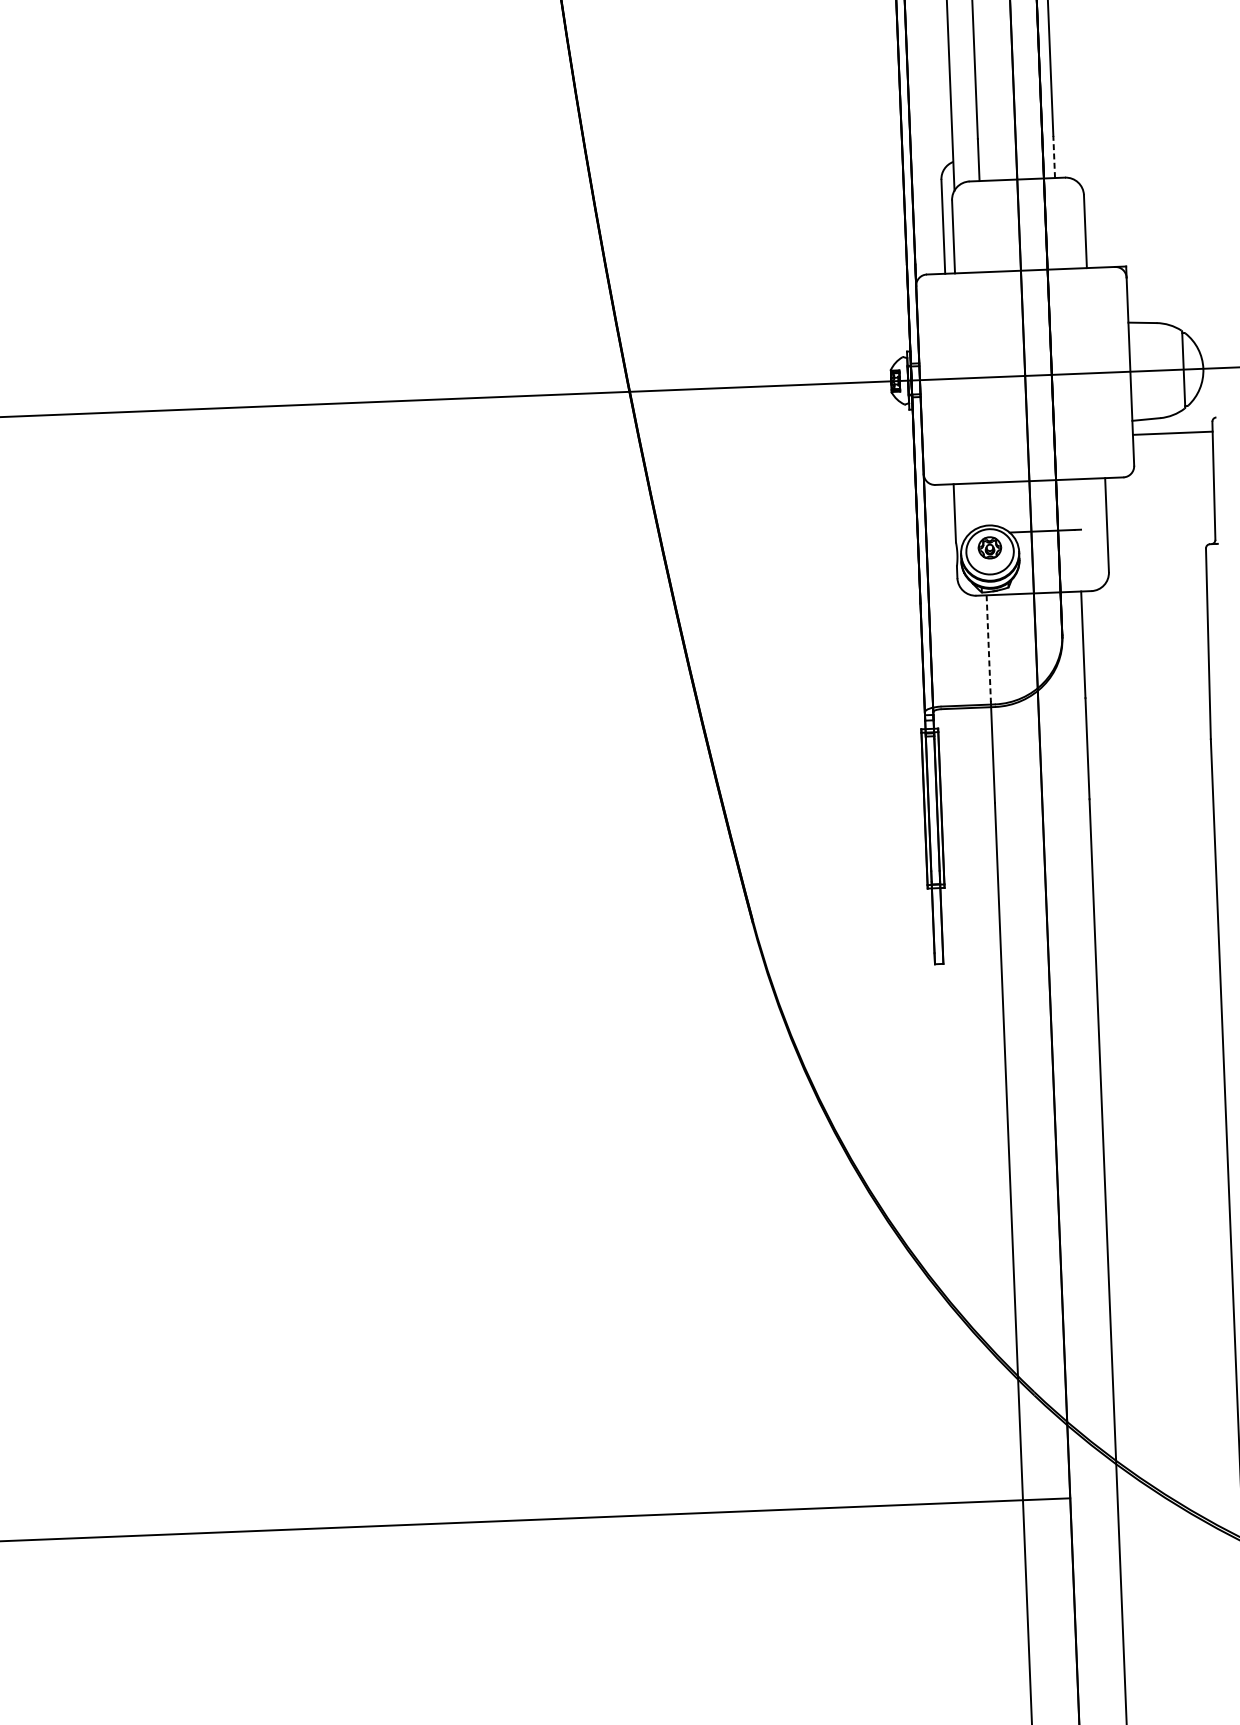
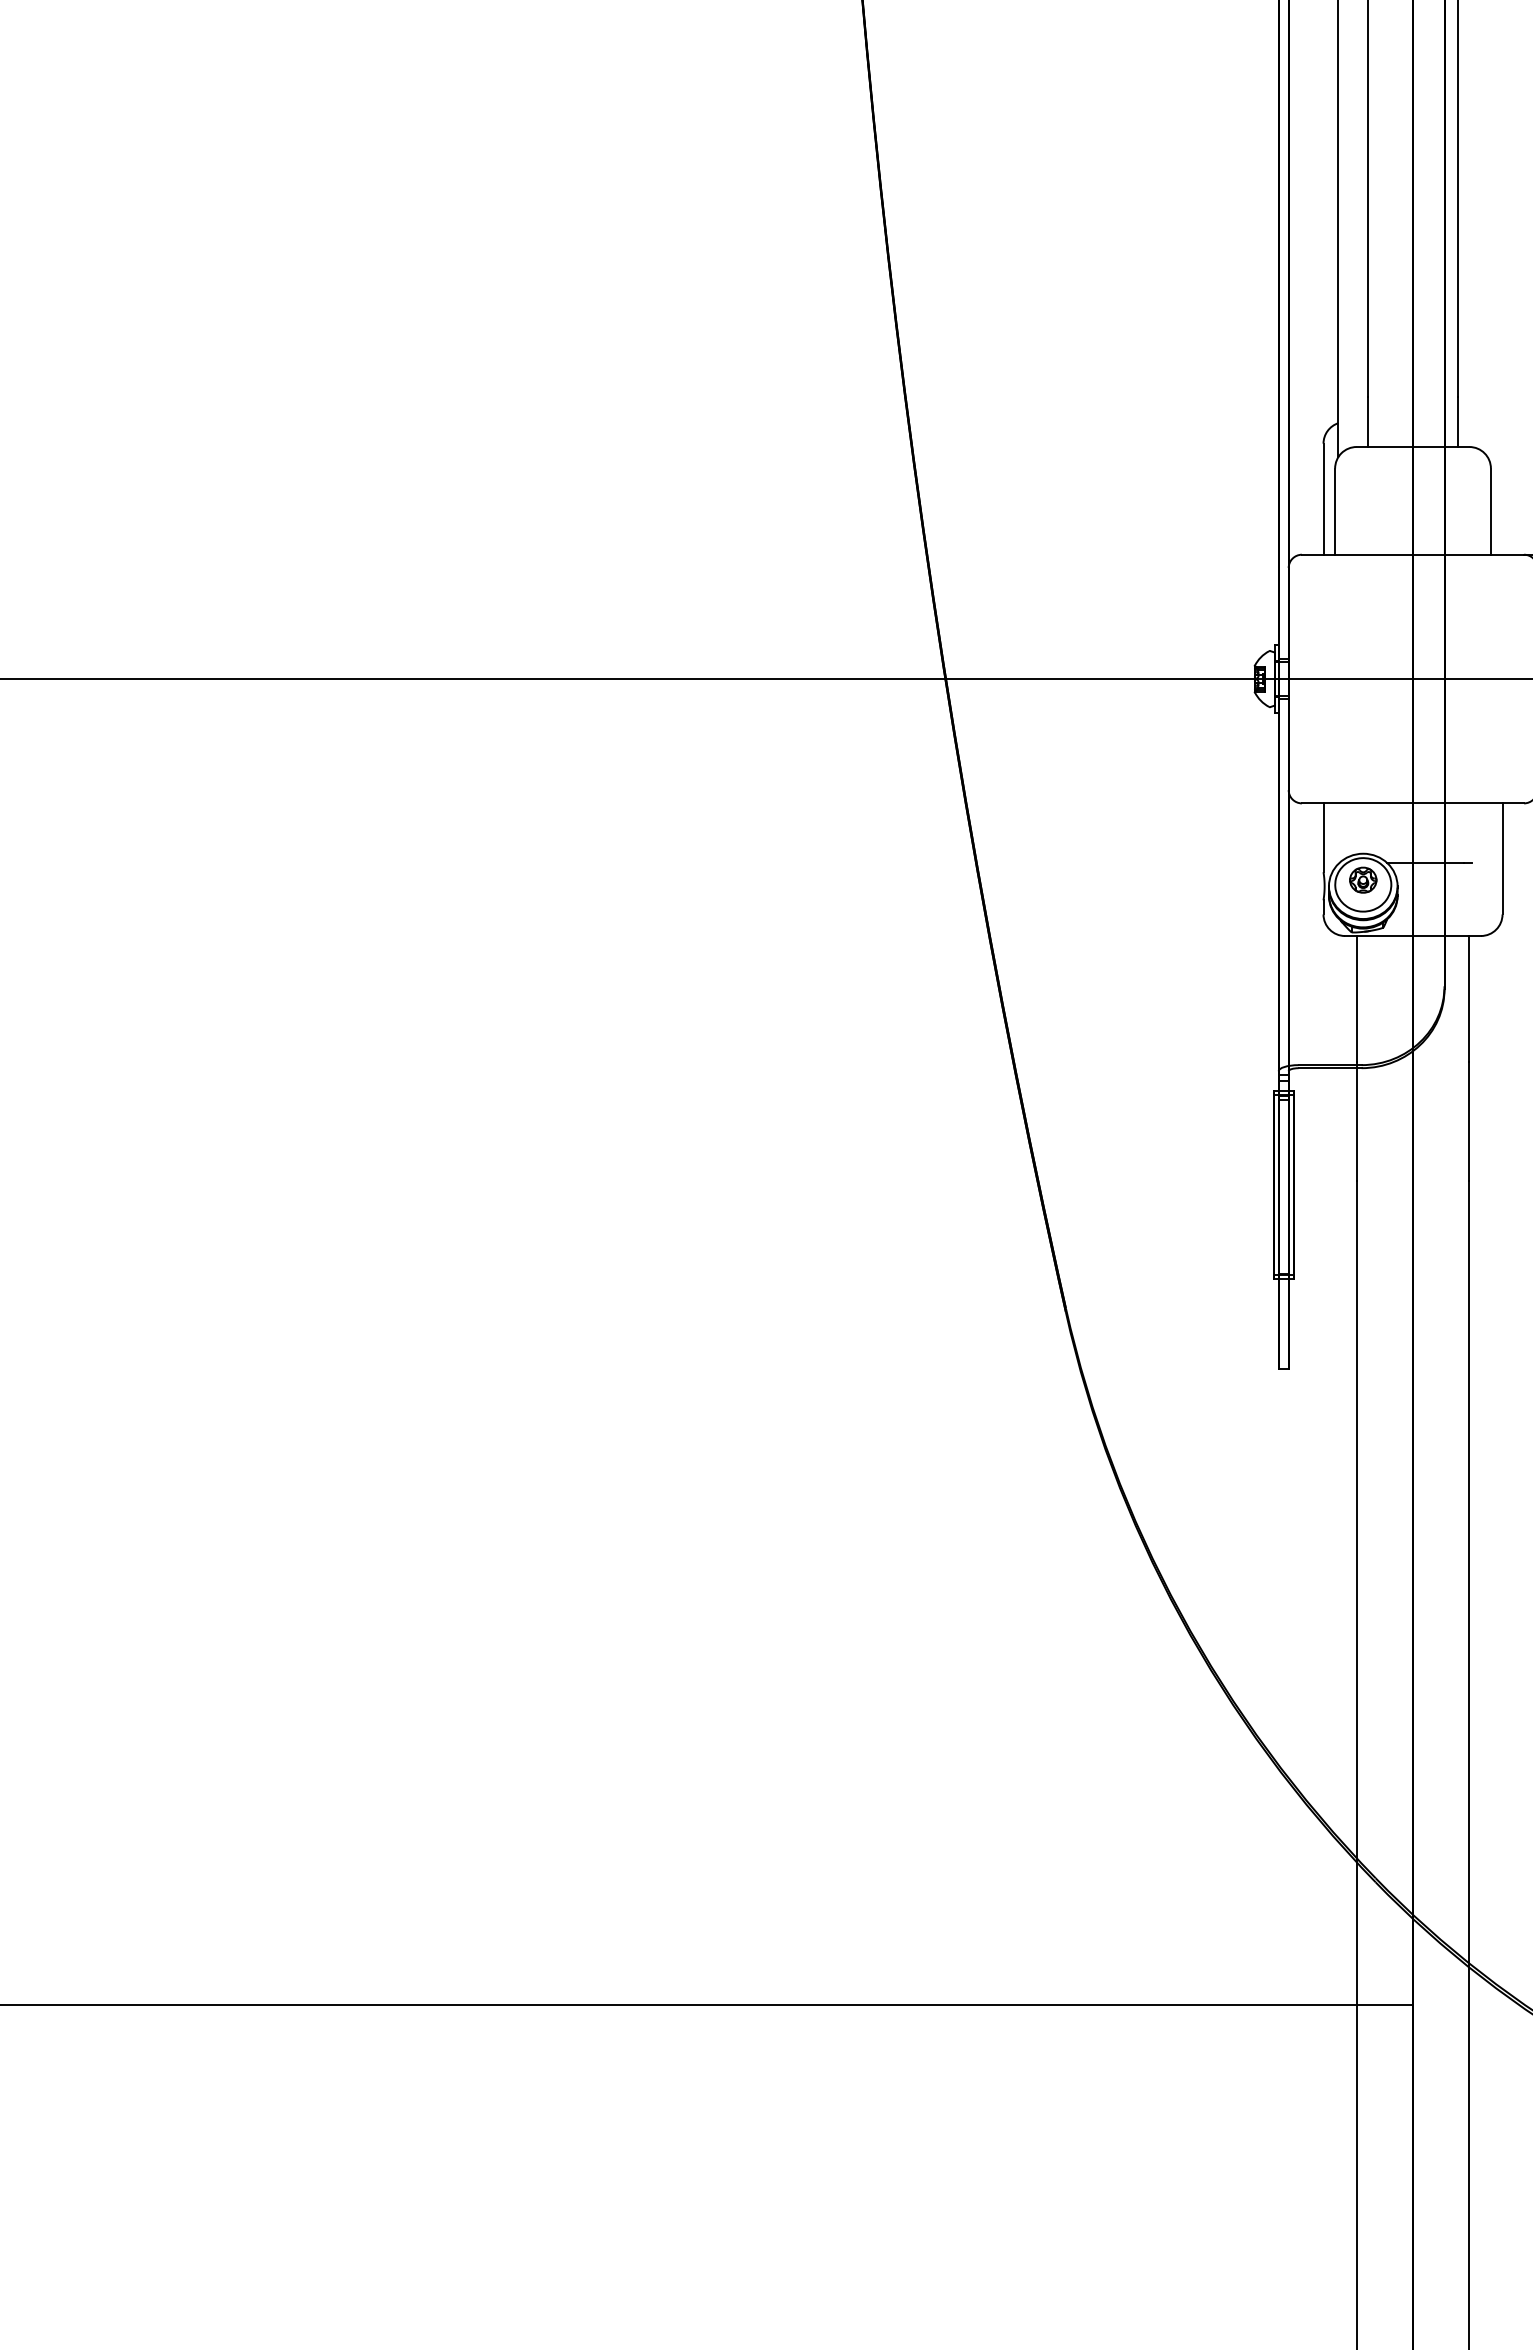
line: (1054, 157) -> (1457, 422), dashed -> solid
line: (989, 649) -> (1357, 999), dashed -> solid

